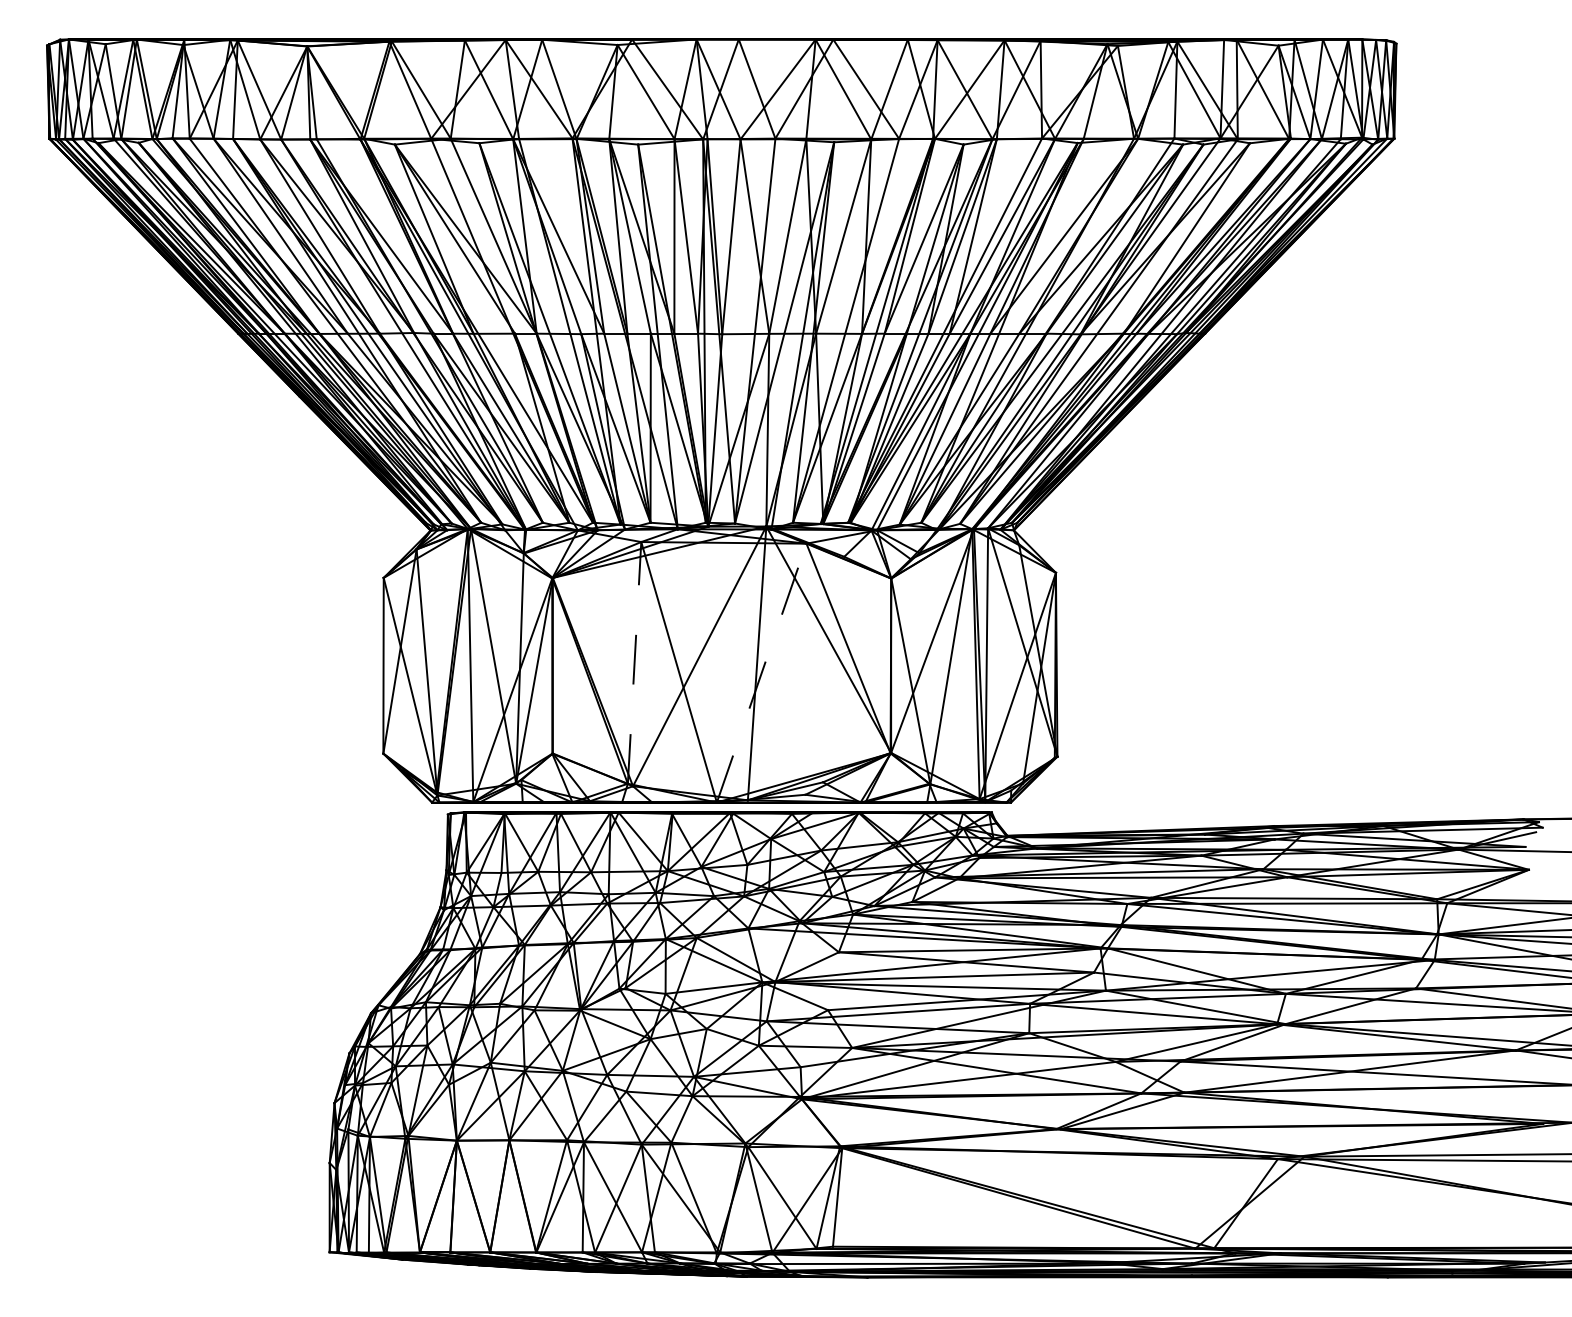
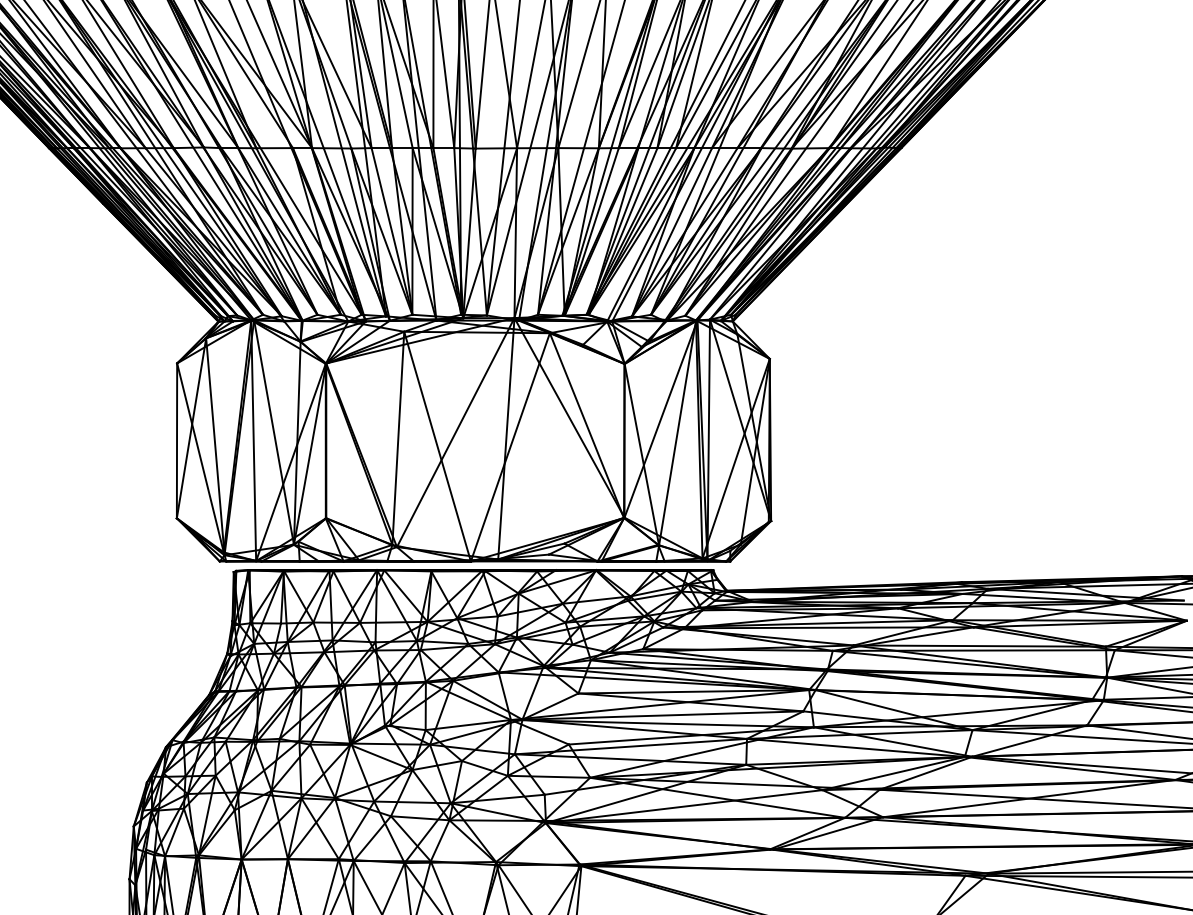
line: (634, 662) -> (398, 437), dashed -> solid
line: (761, 673) -> (510, 447), dashed -> solid

